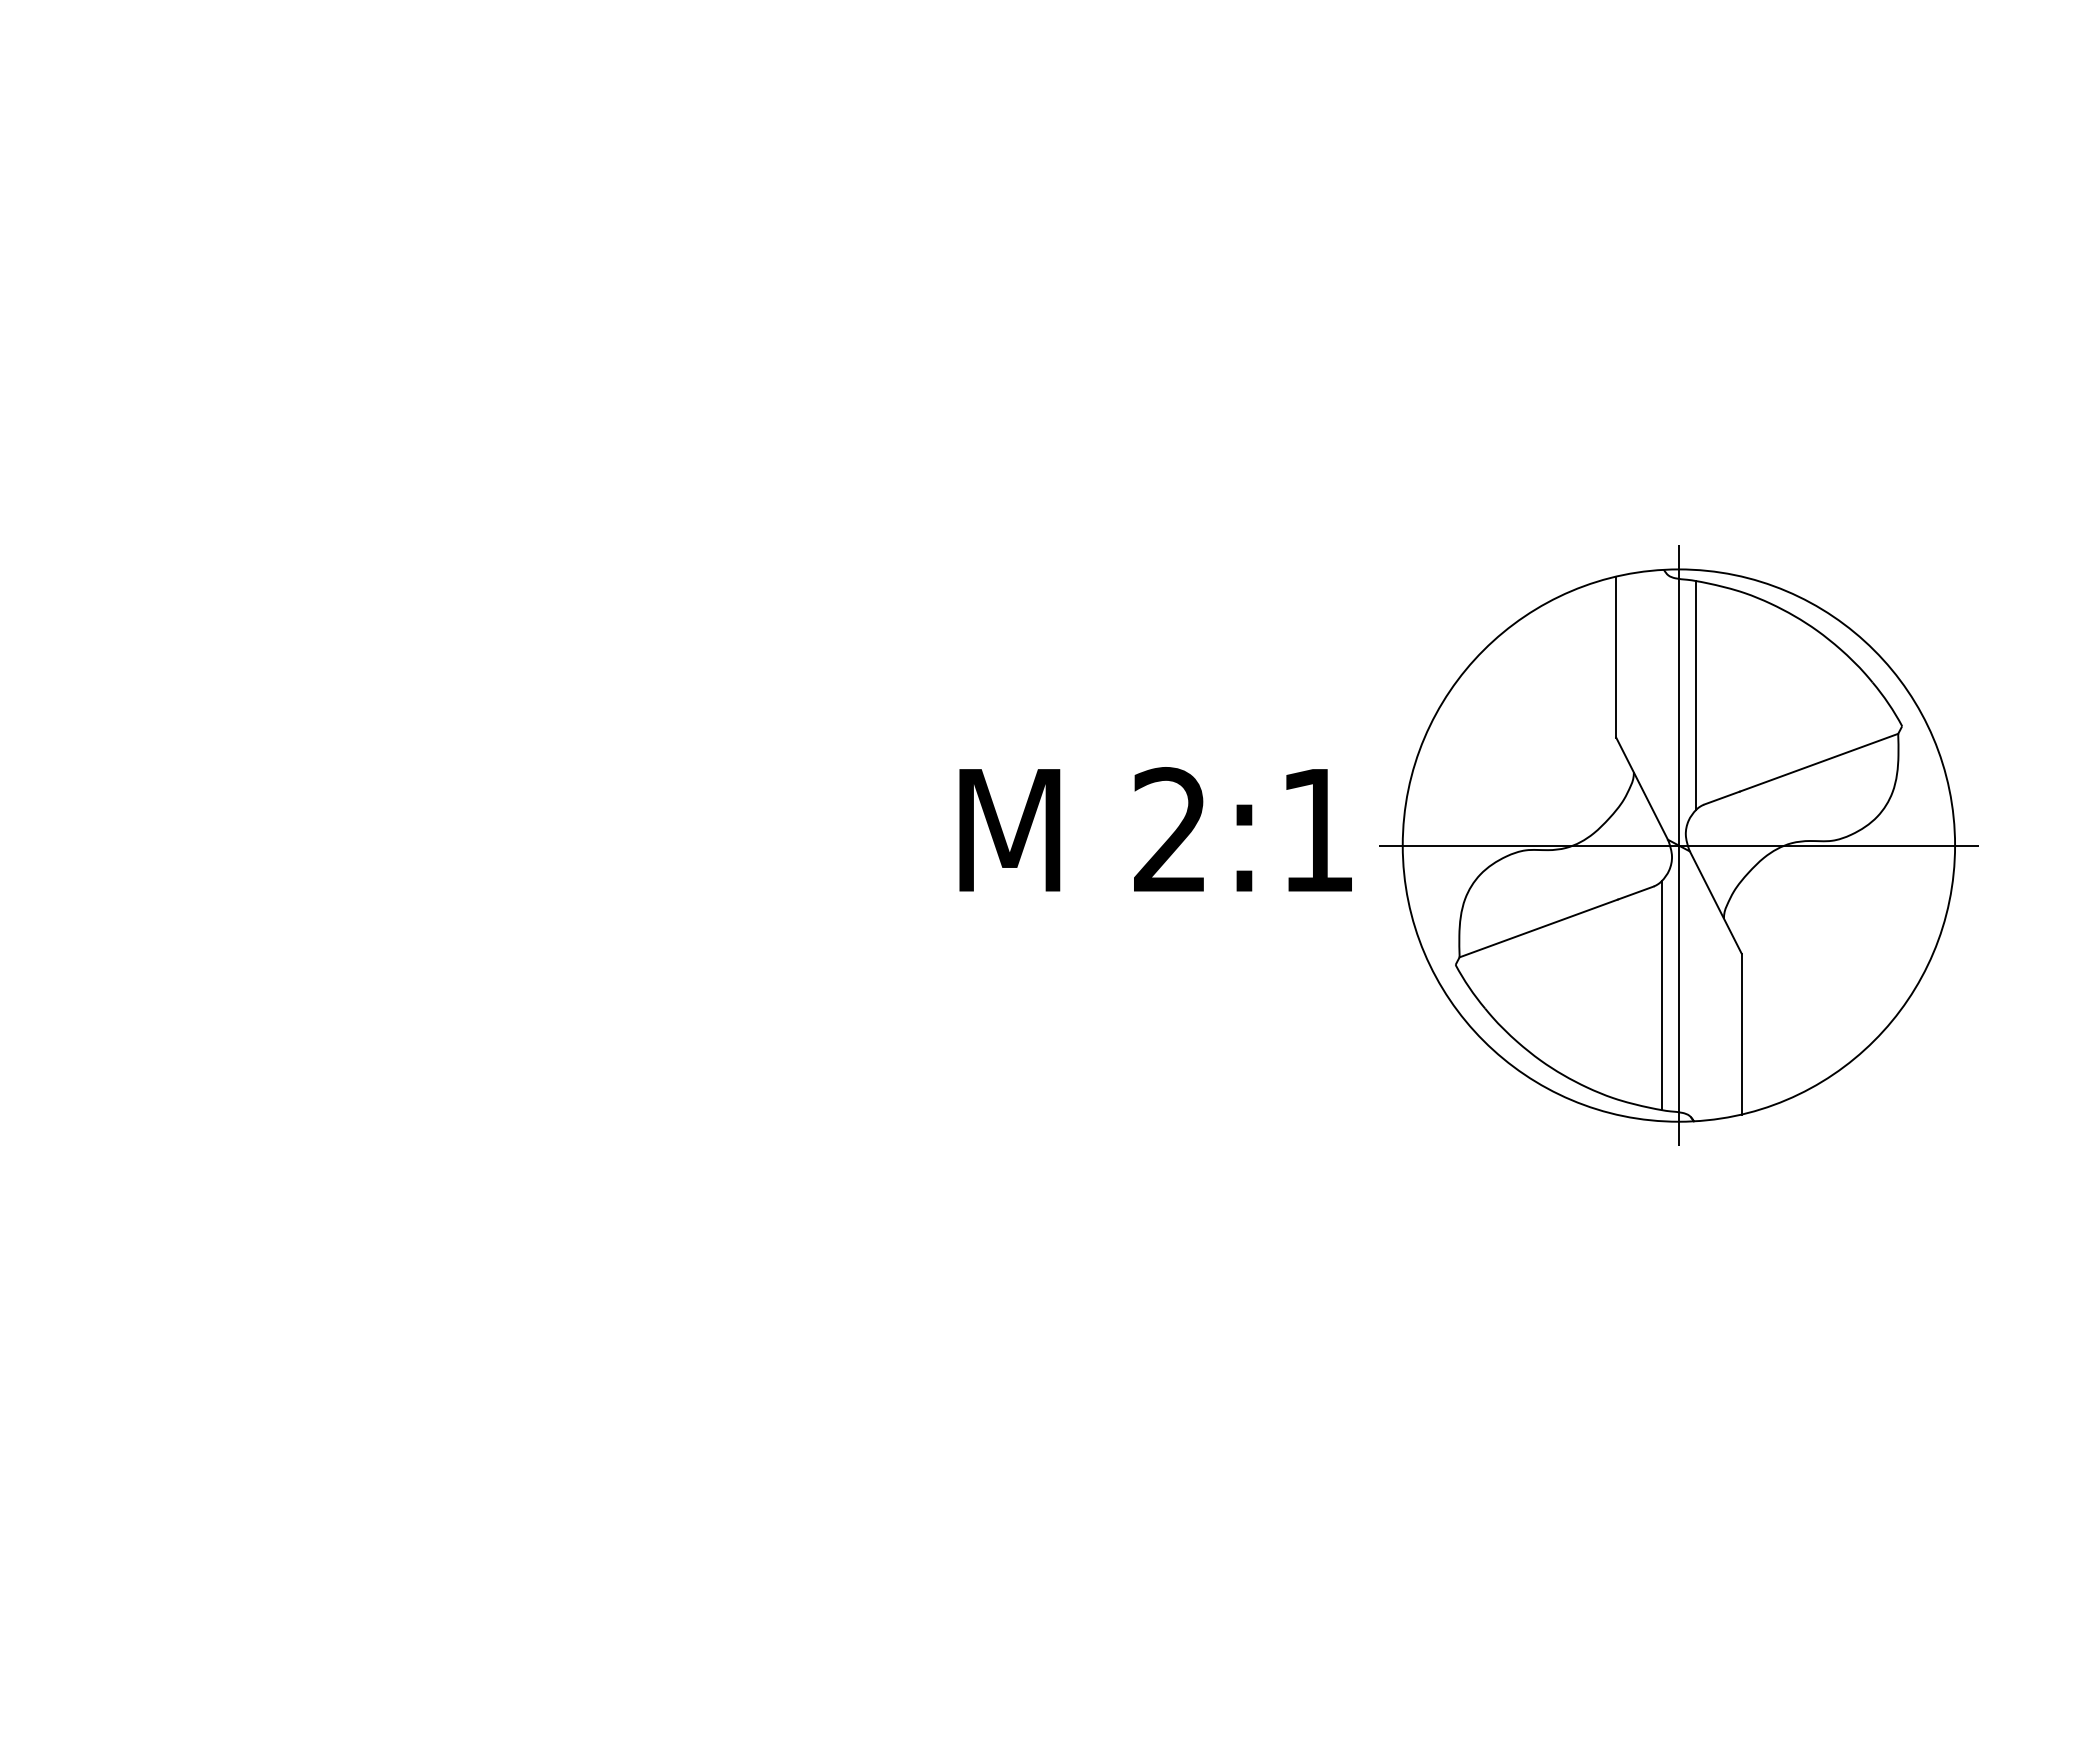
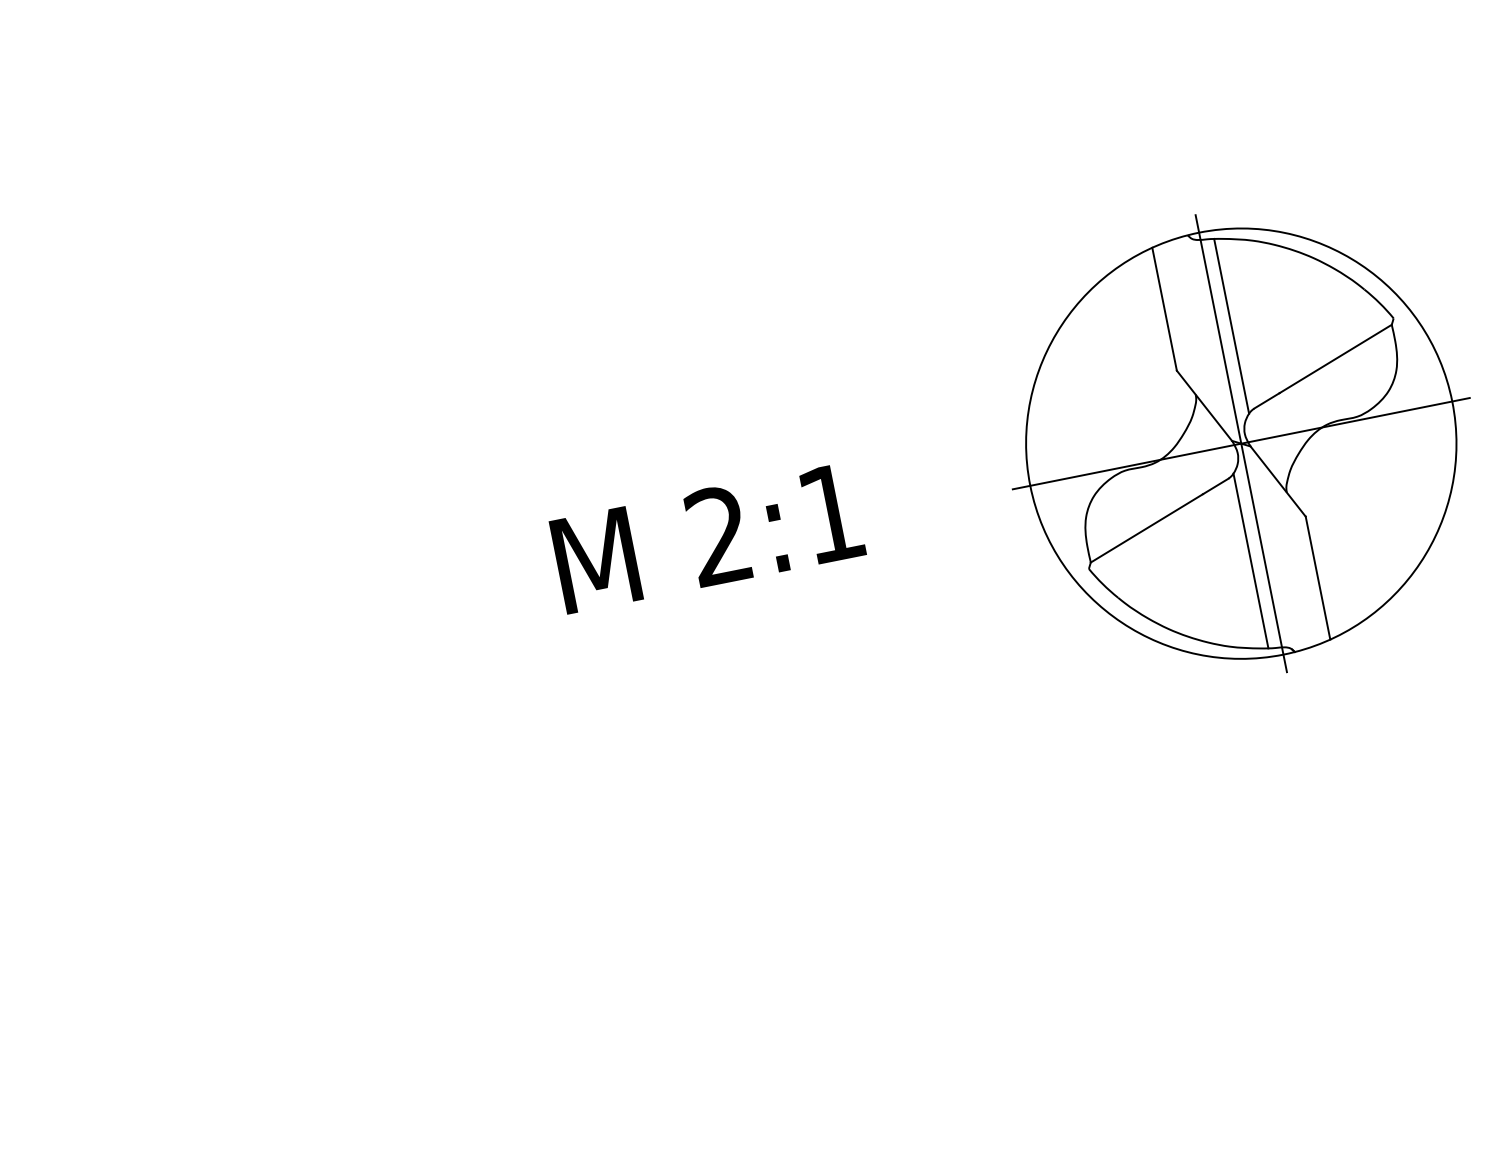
text: (1155, 829) -> (707, 537), moved

